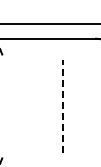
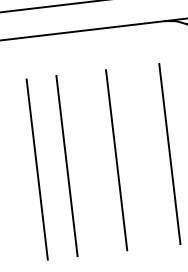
line: (63, 105) -> (117, 158), dashed -> solid
line: (22, 106) -> (37, 169), added
line: (37, 106) -> (66, 166), added
line: (90, 106) -> (169, 154), added

